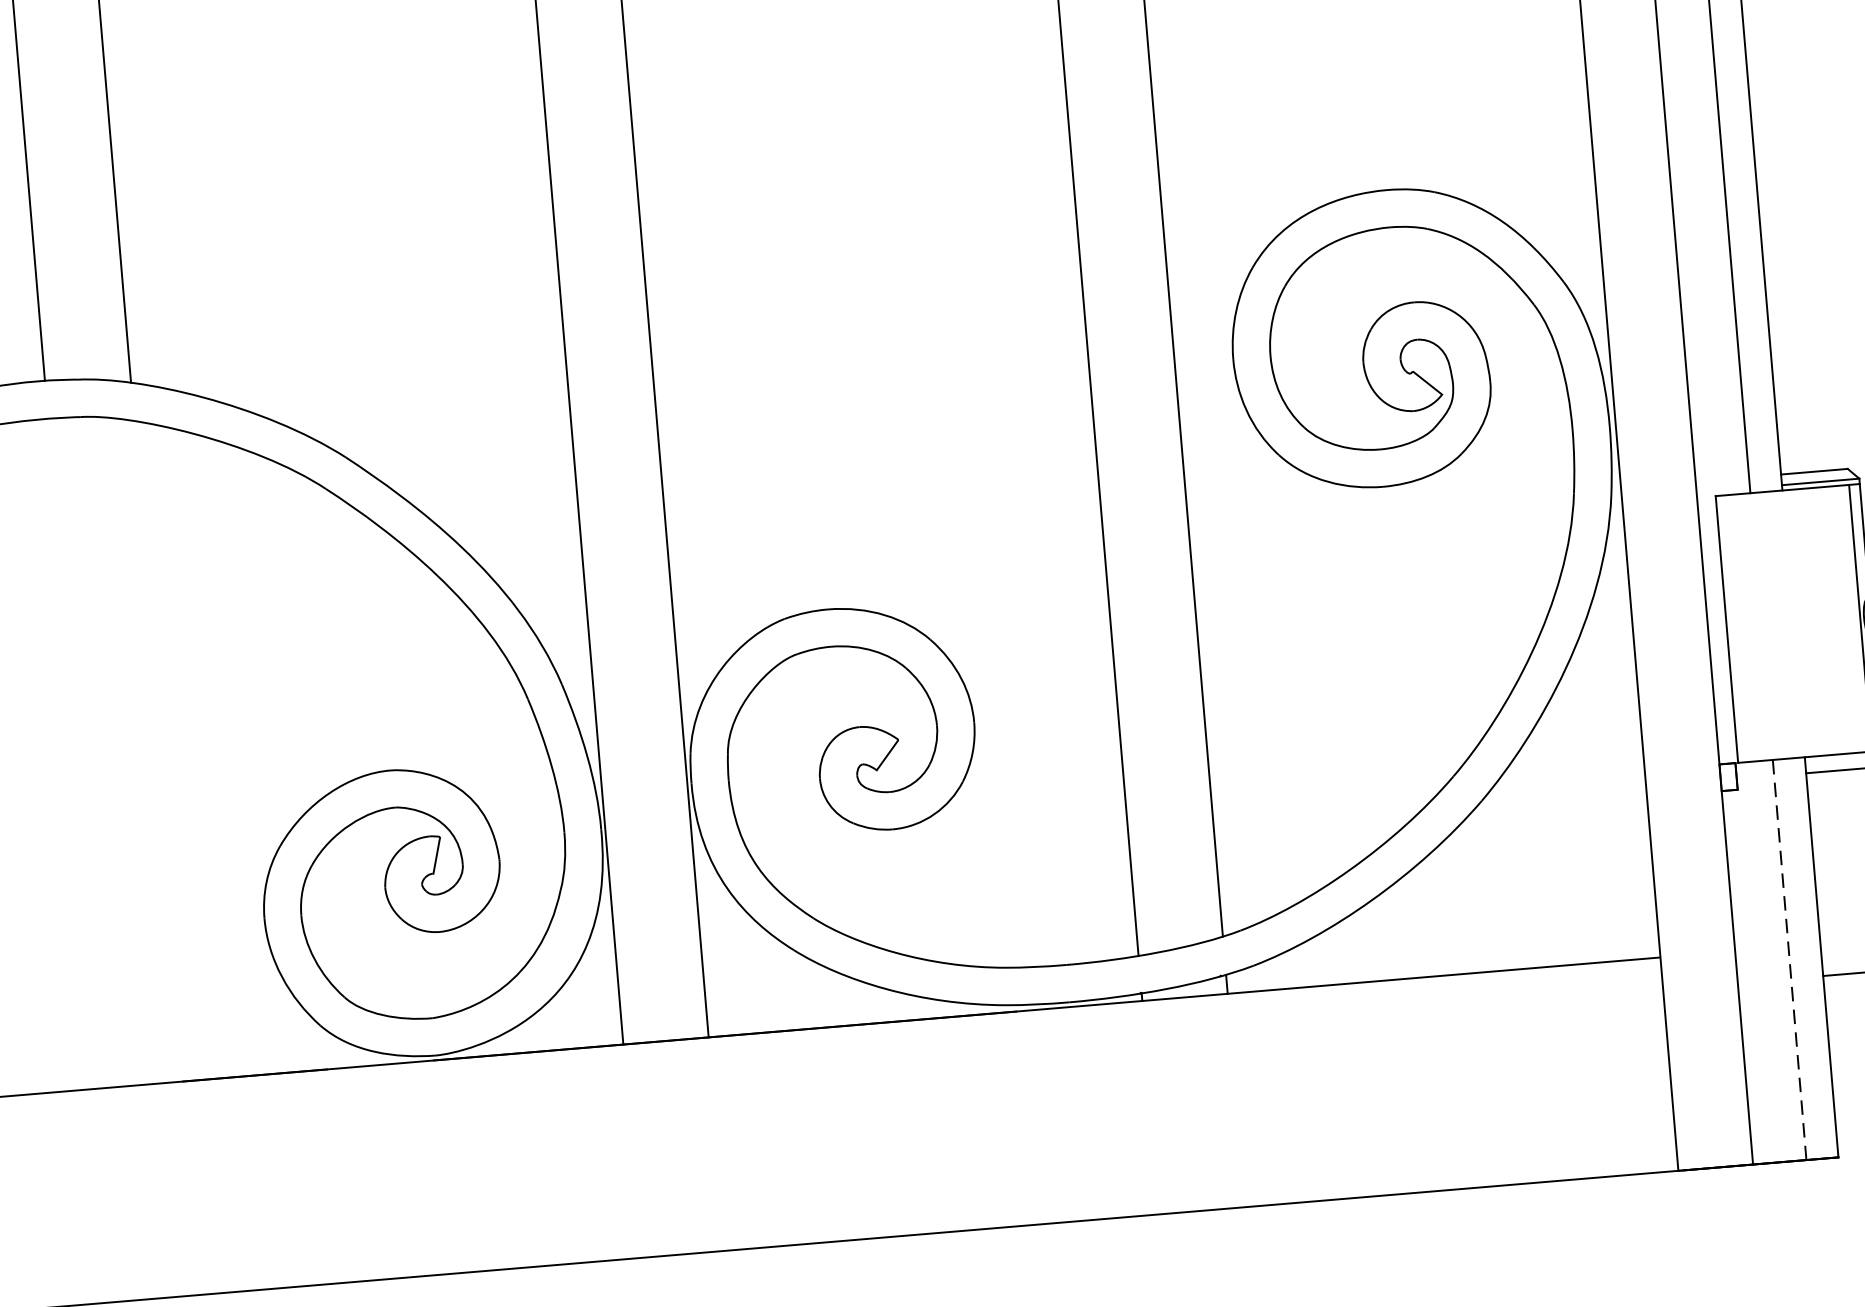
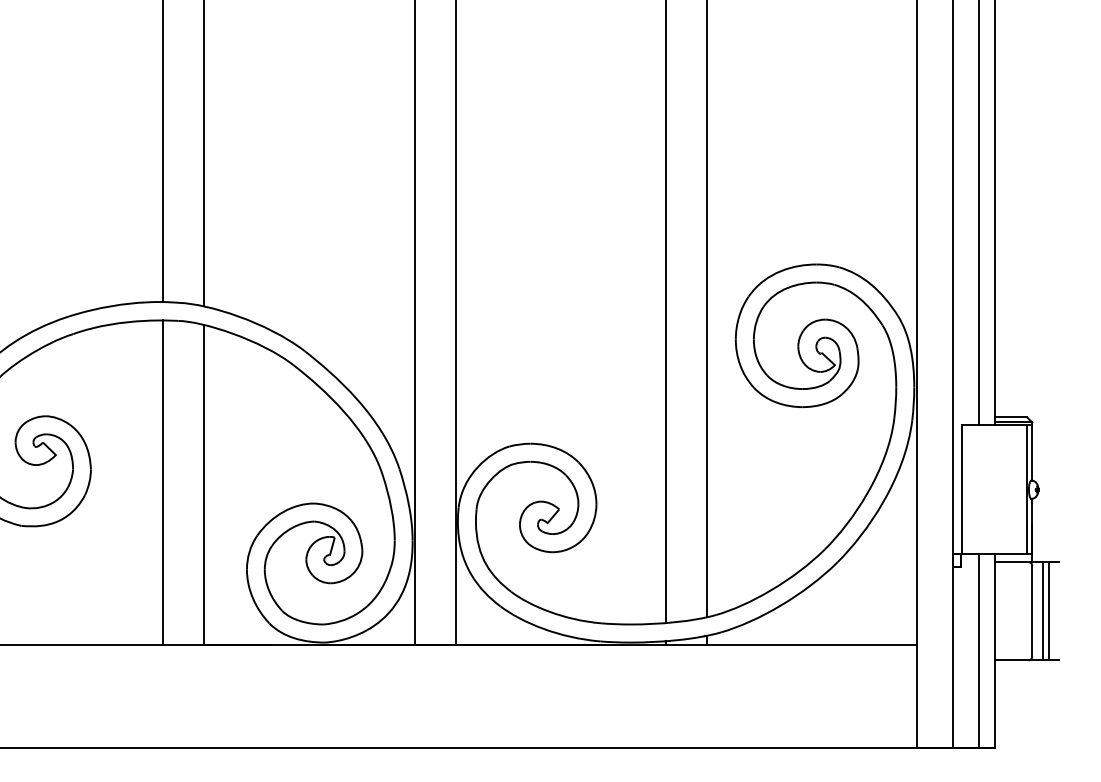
line: (162, 750) -> (204, 484), added
line: (77, 753) -> (163, 482), added
line: (1790, 960) -> (979, 651), dashed -> solid

